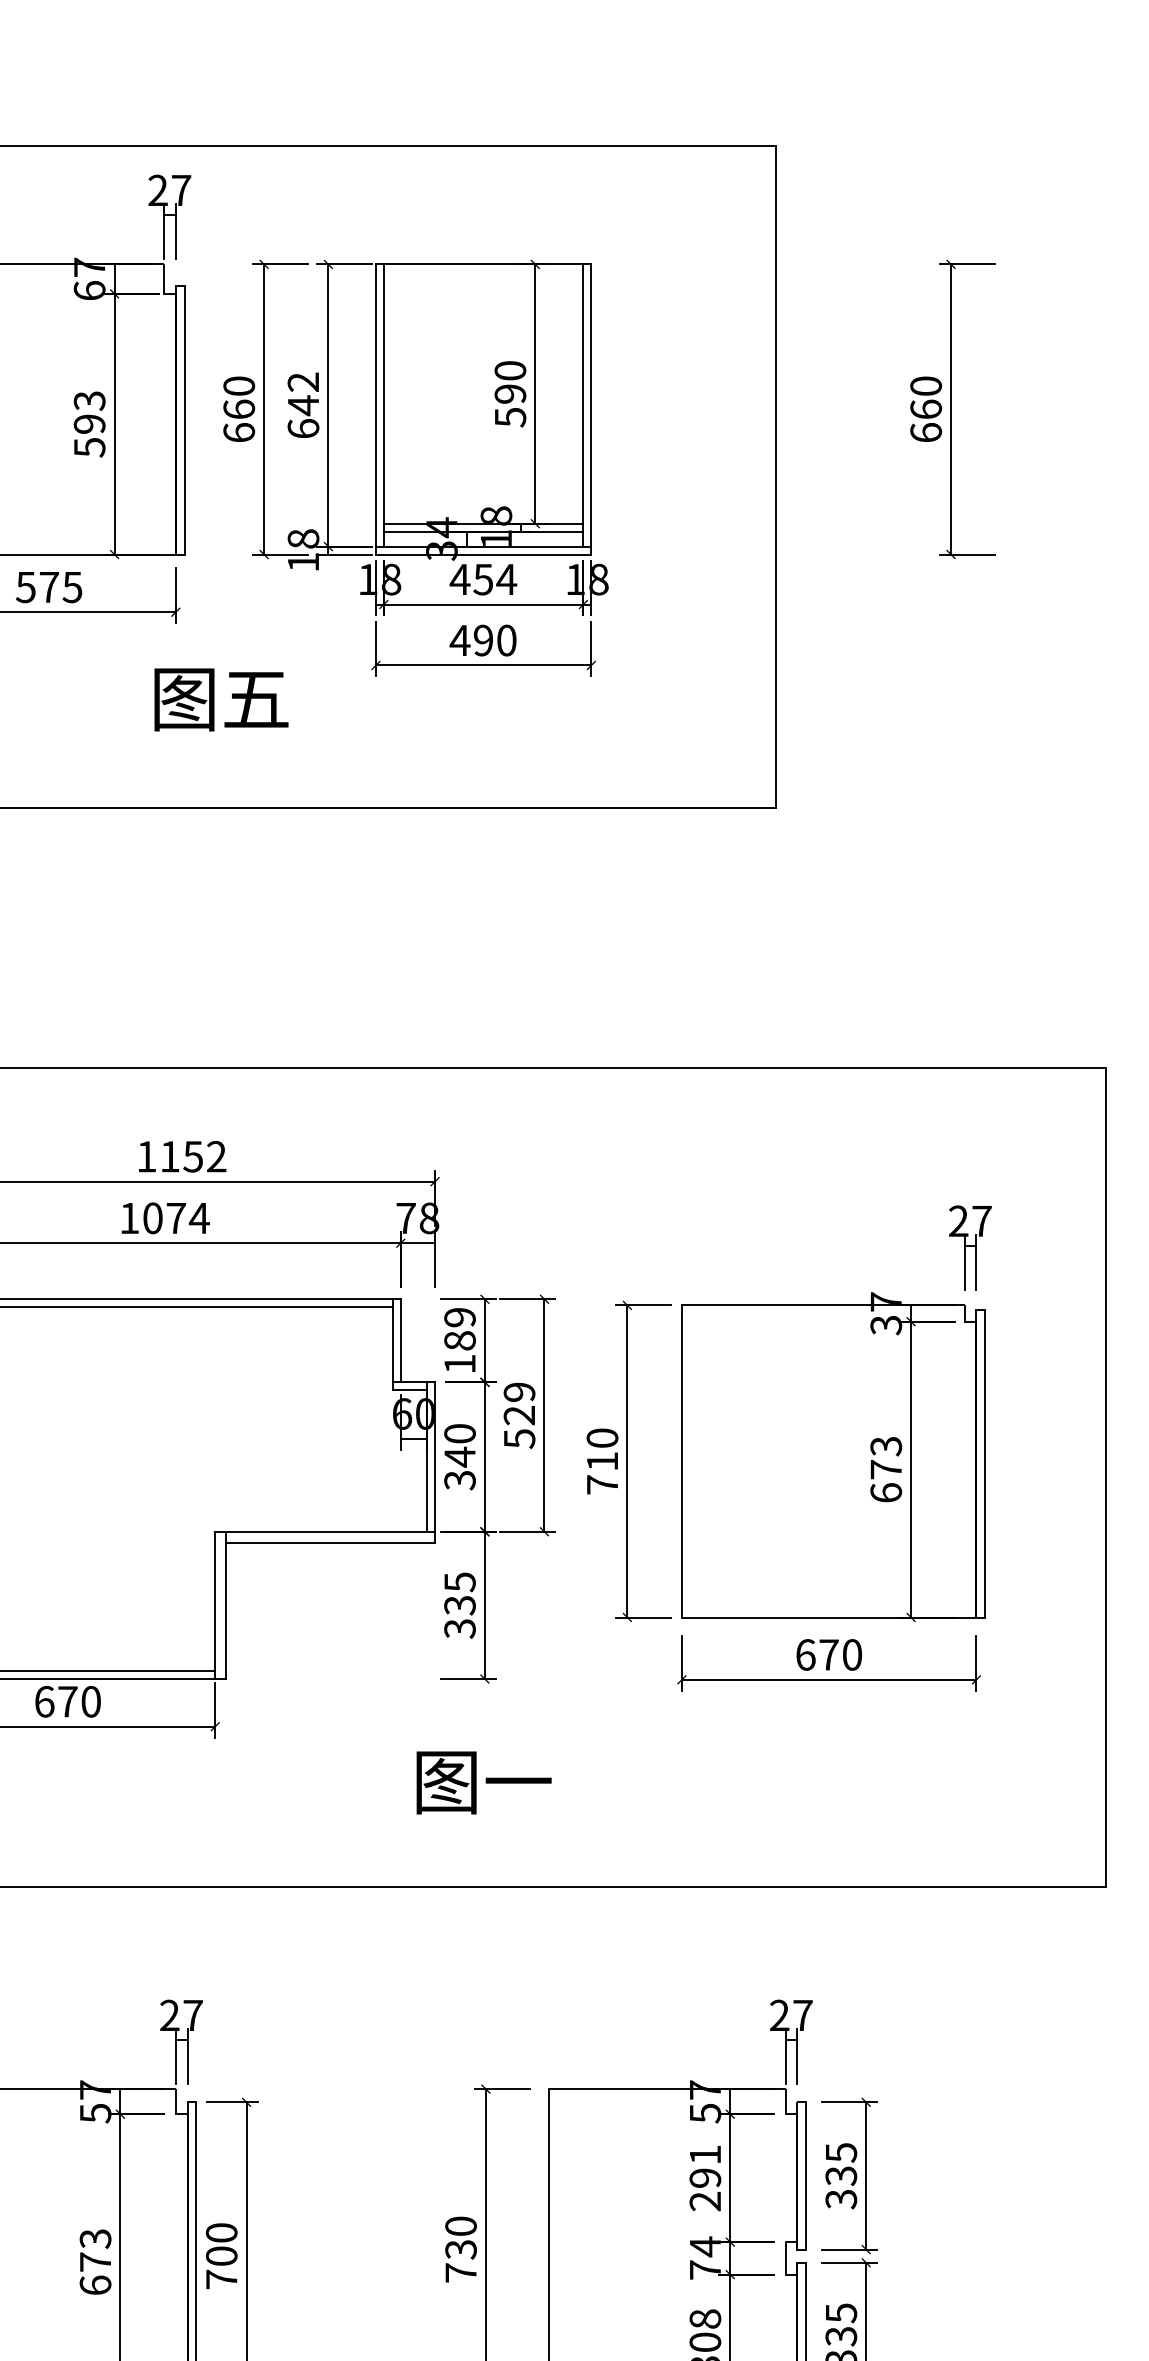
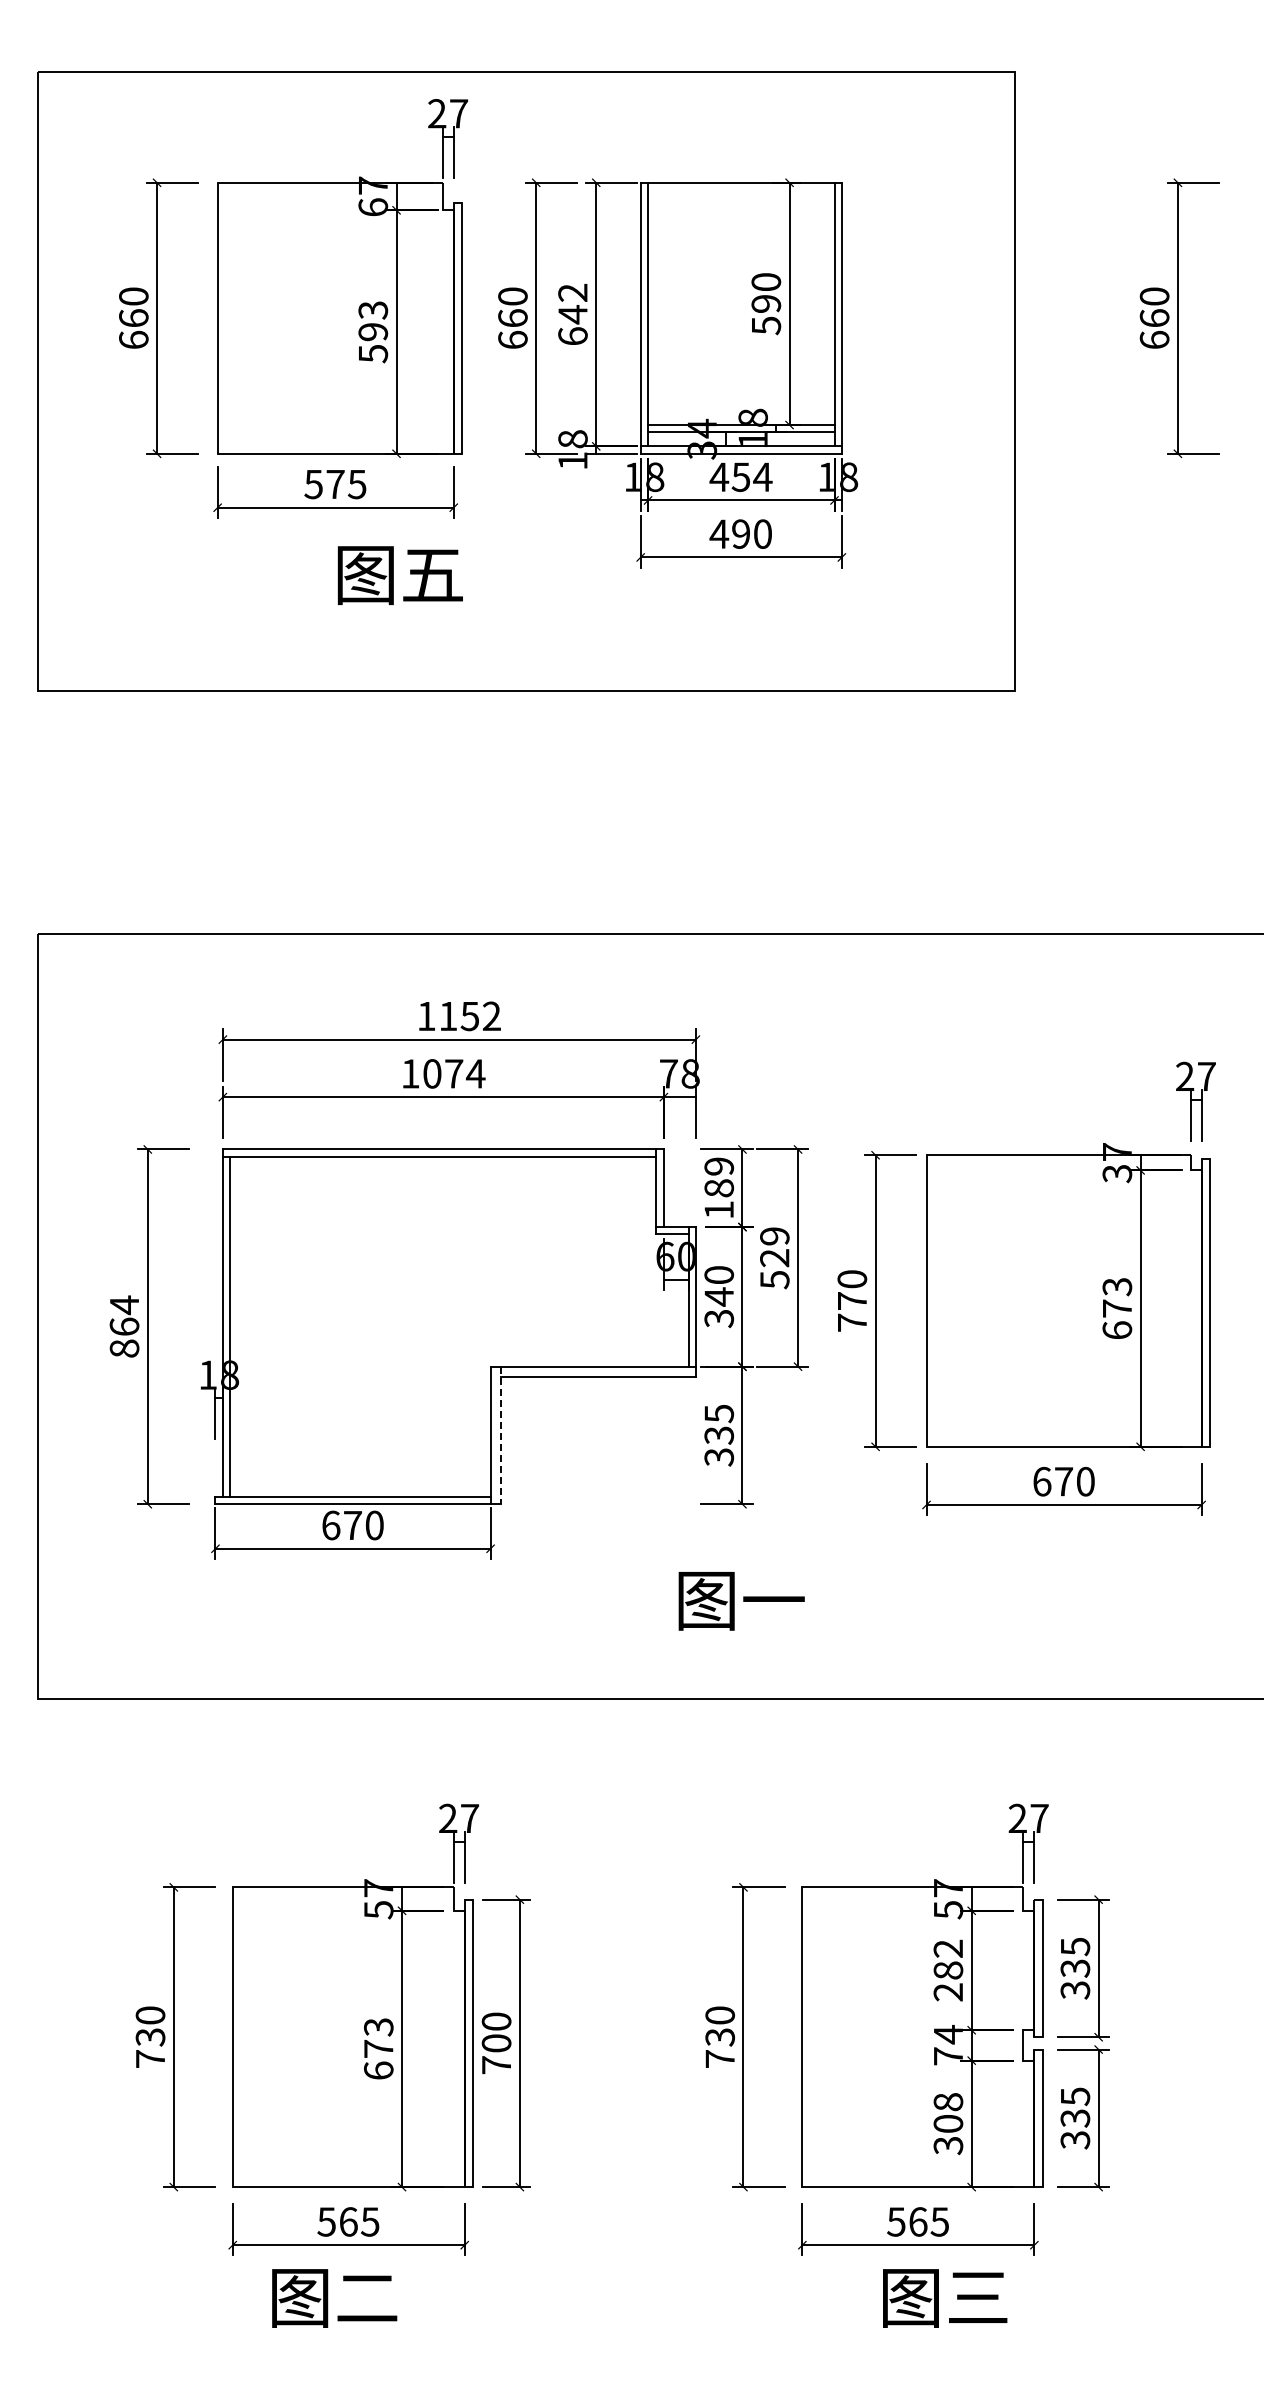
text: (220, 699) -> (399, 575), moved
text: (602, 1460) -> (852, 1300), 710 -> 770
line: (225, 1605) -> (500, 1435), solid -> dashed
text: (705, 2166) -> (948, 1959), 291 -> 282

